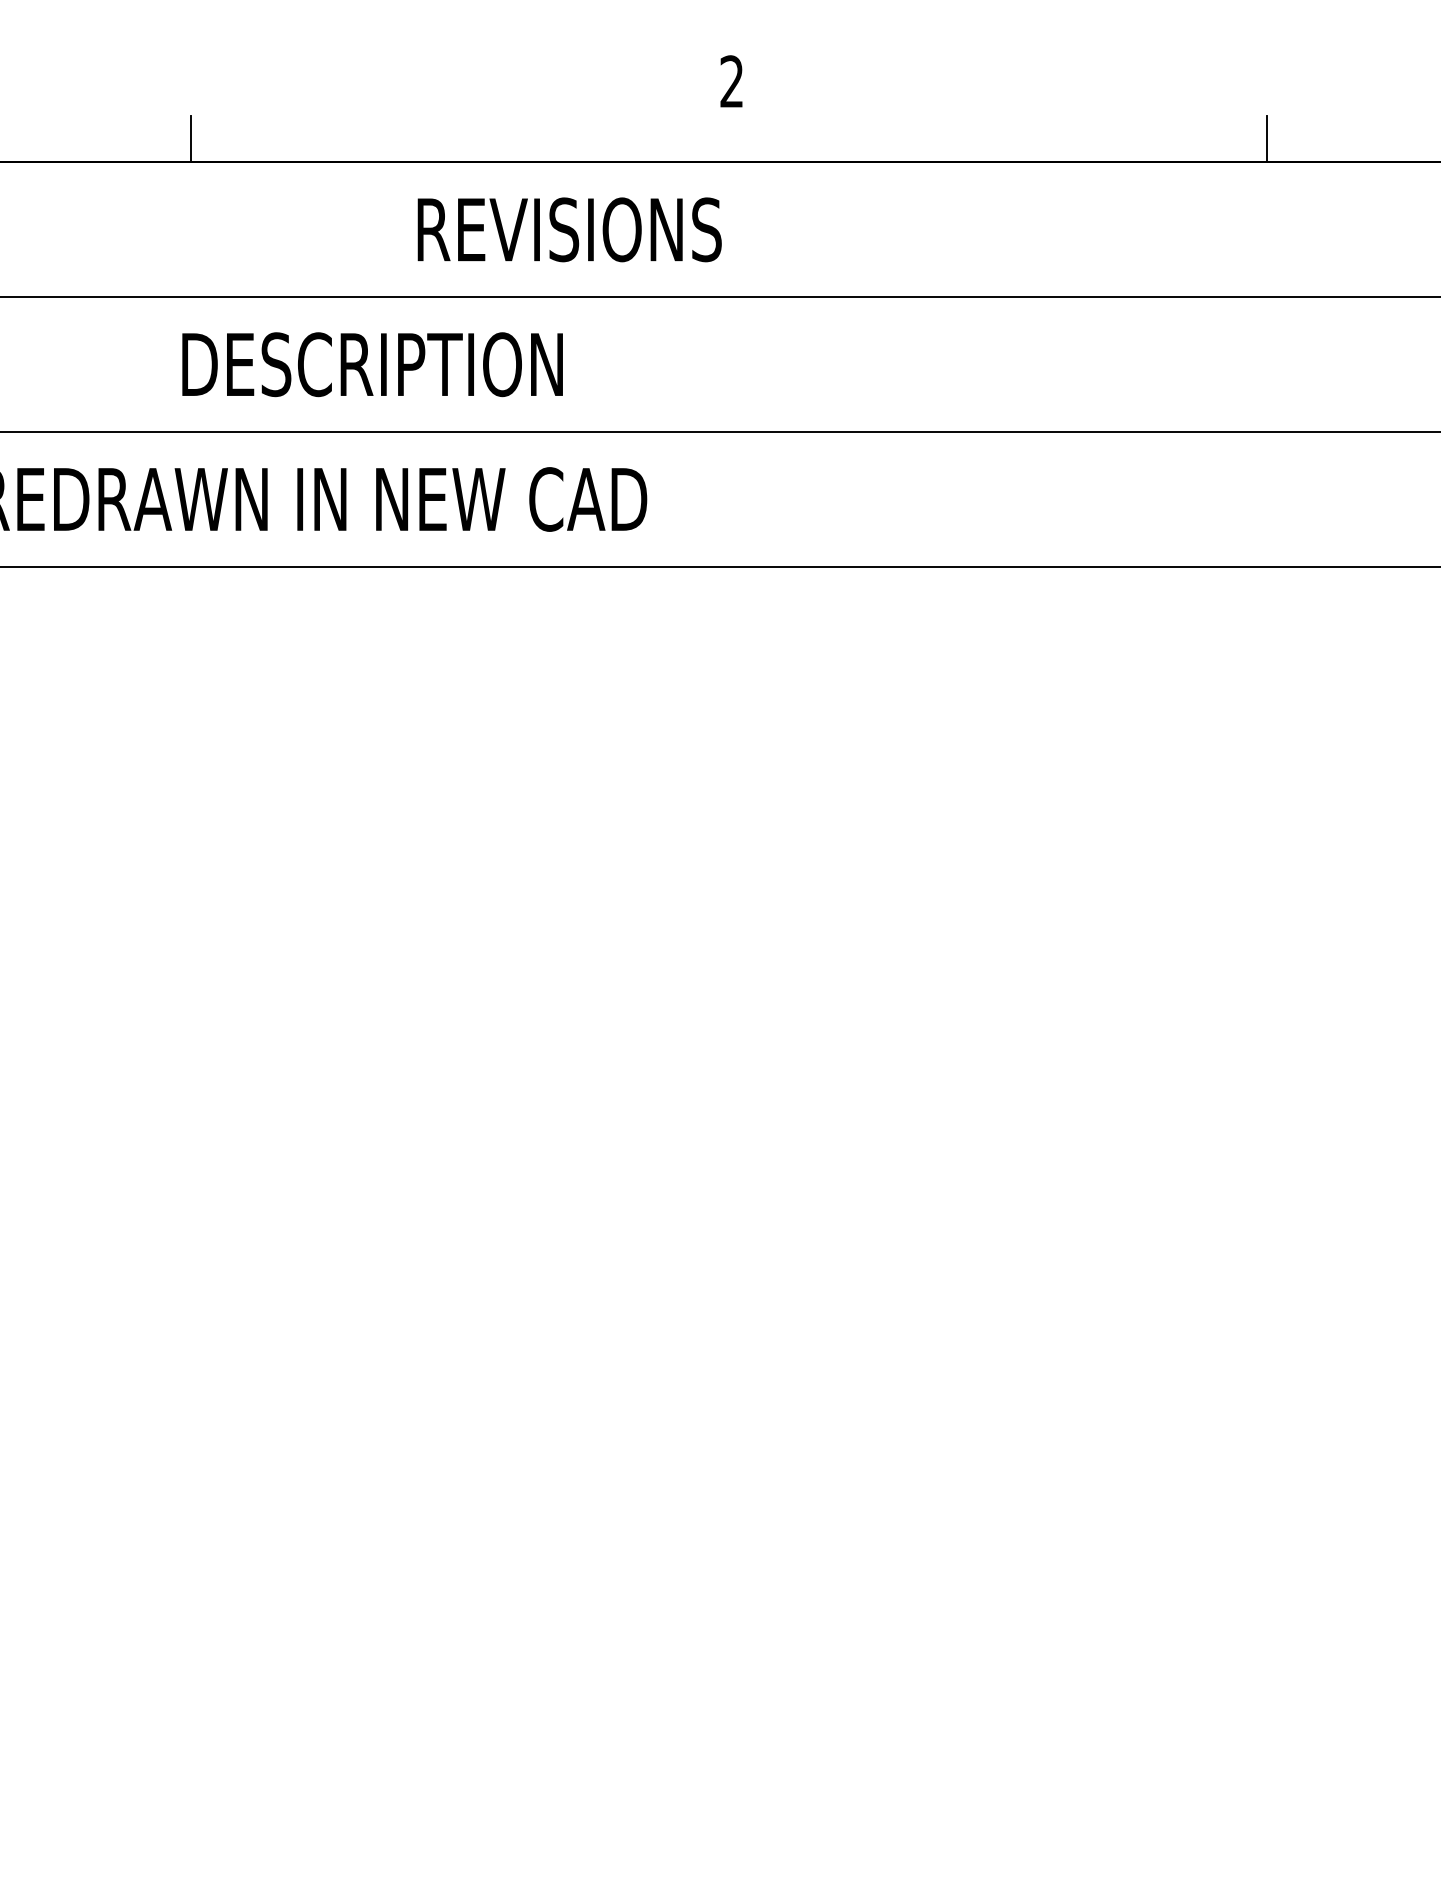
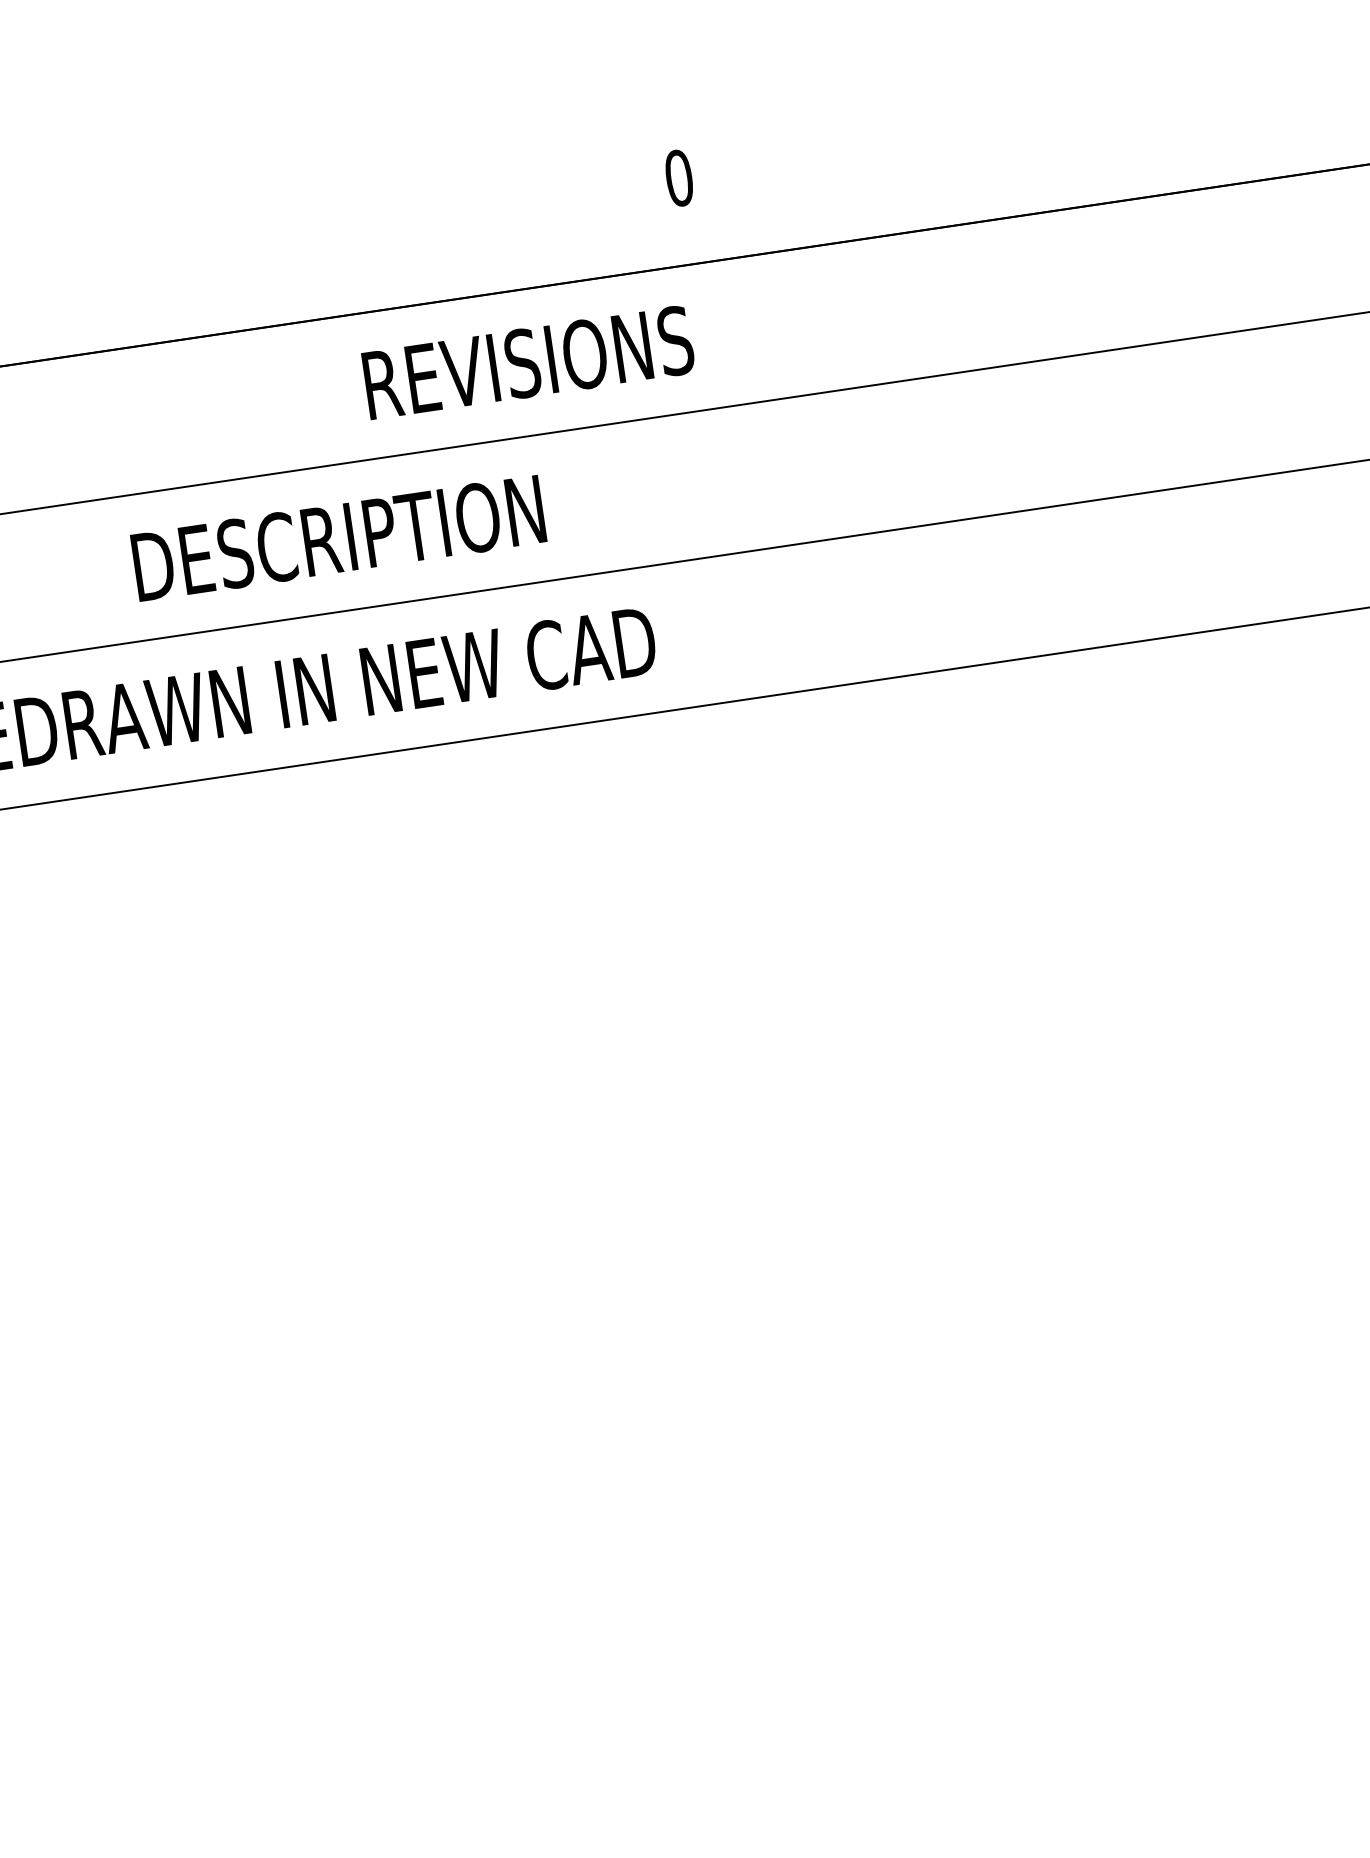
text: (731, 81) -> (678, 178), 2 -> 0
line: (191, 138) -> (108, 324), removed
line: (1266, 138) -> (1261, 154), removed

